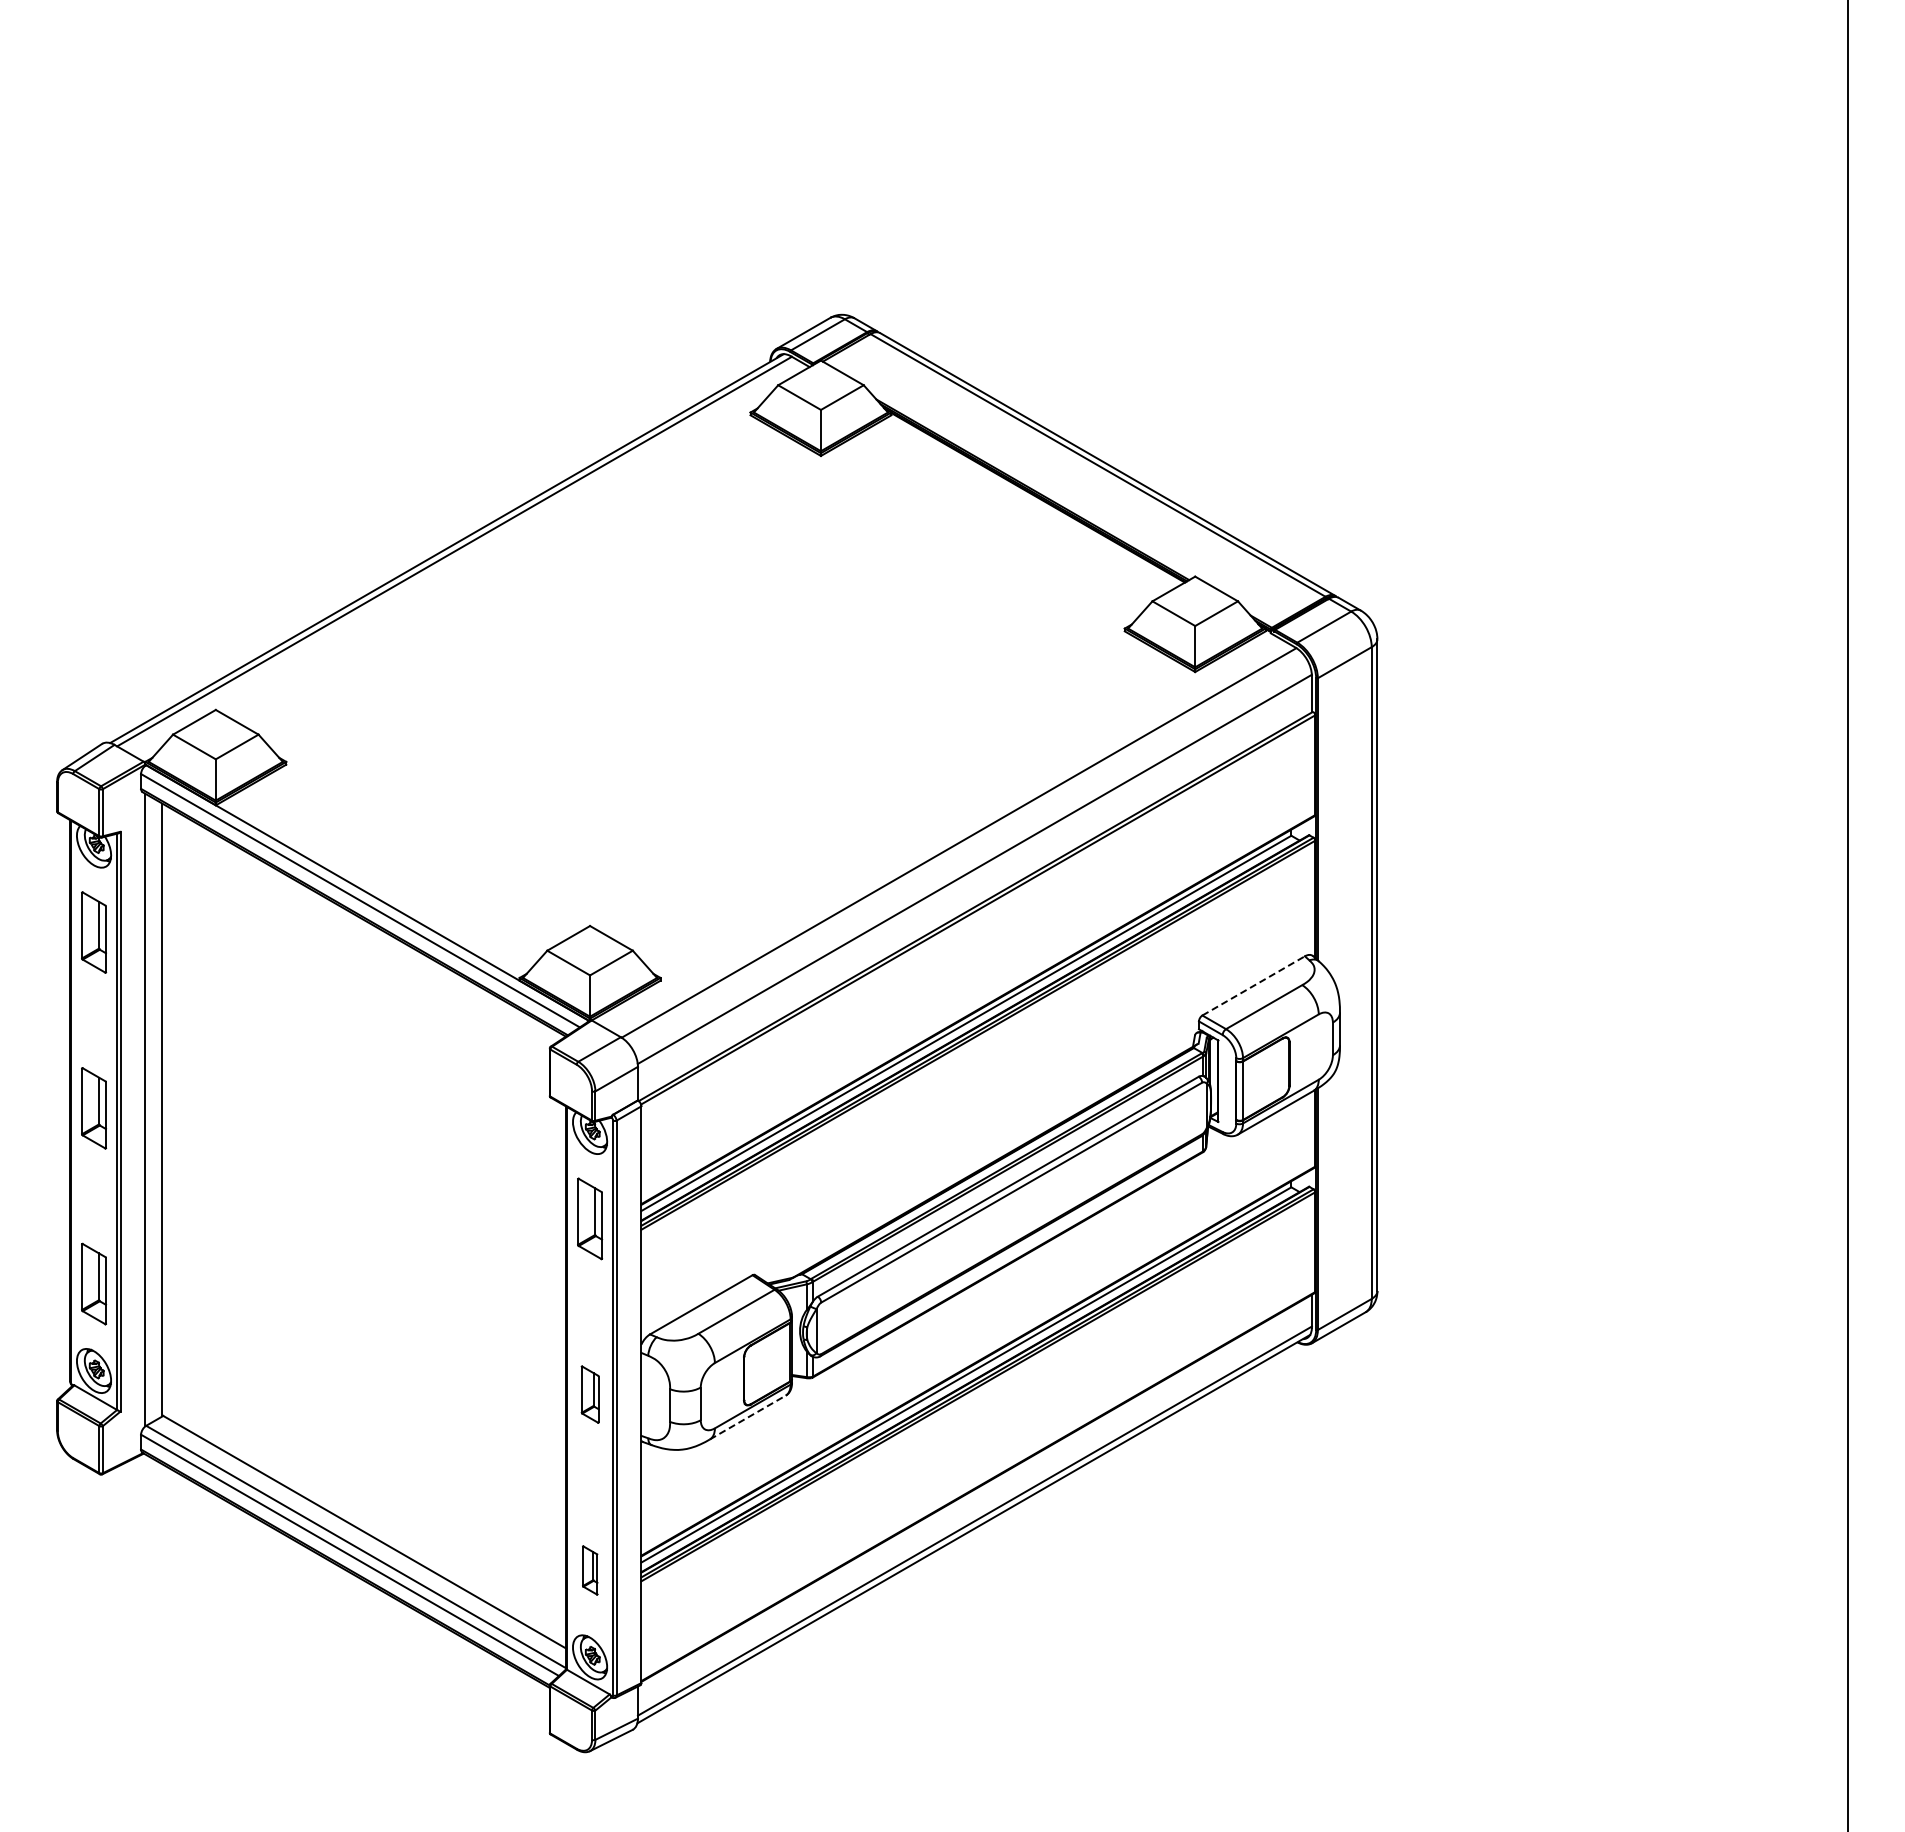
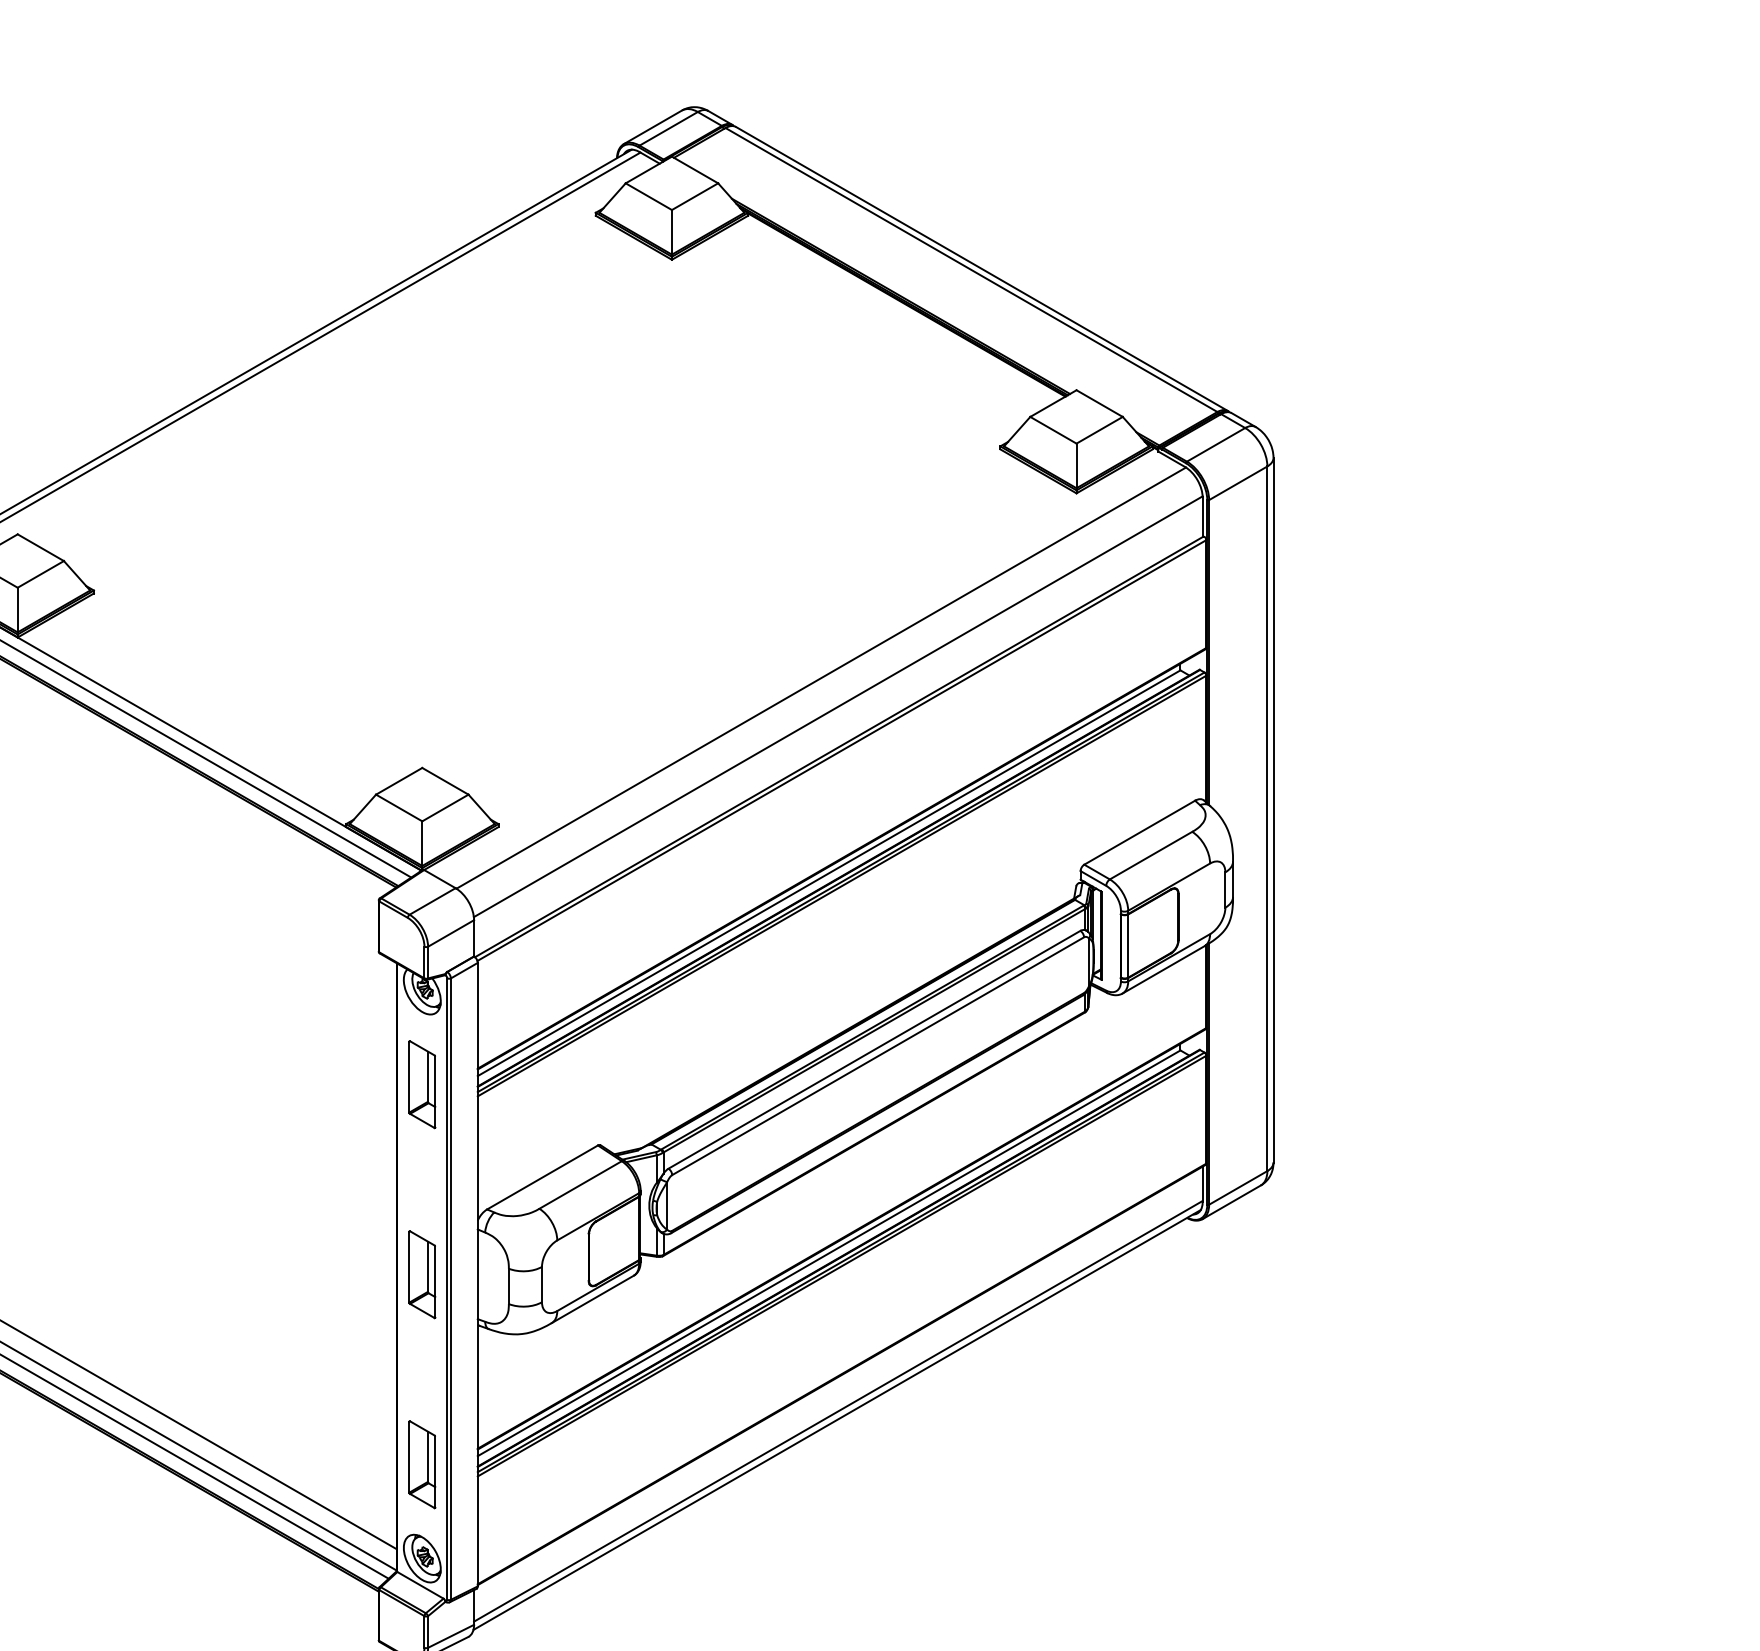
line: (1254, 985) -> (1140, 832), dashed -> solid
part: (590, 1394) -> (422, 1274), size x1.43
line: (747, 1417) -> (592, 1299), dashed -> solid
part: (590, 1570) -> (422, 1464), size x1.67

